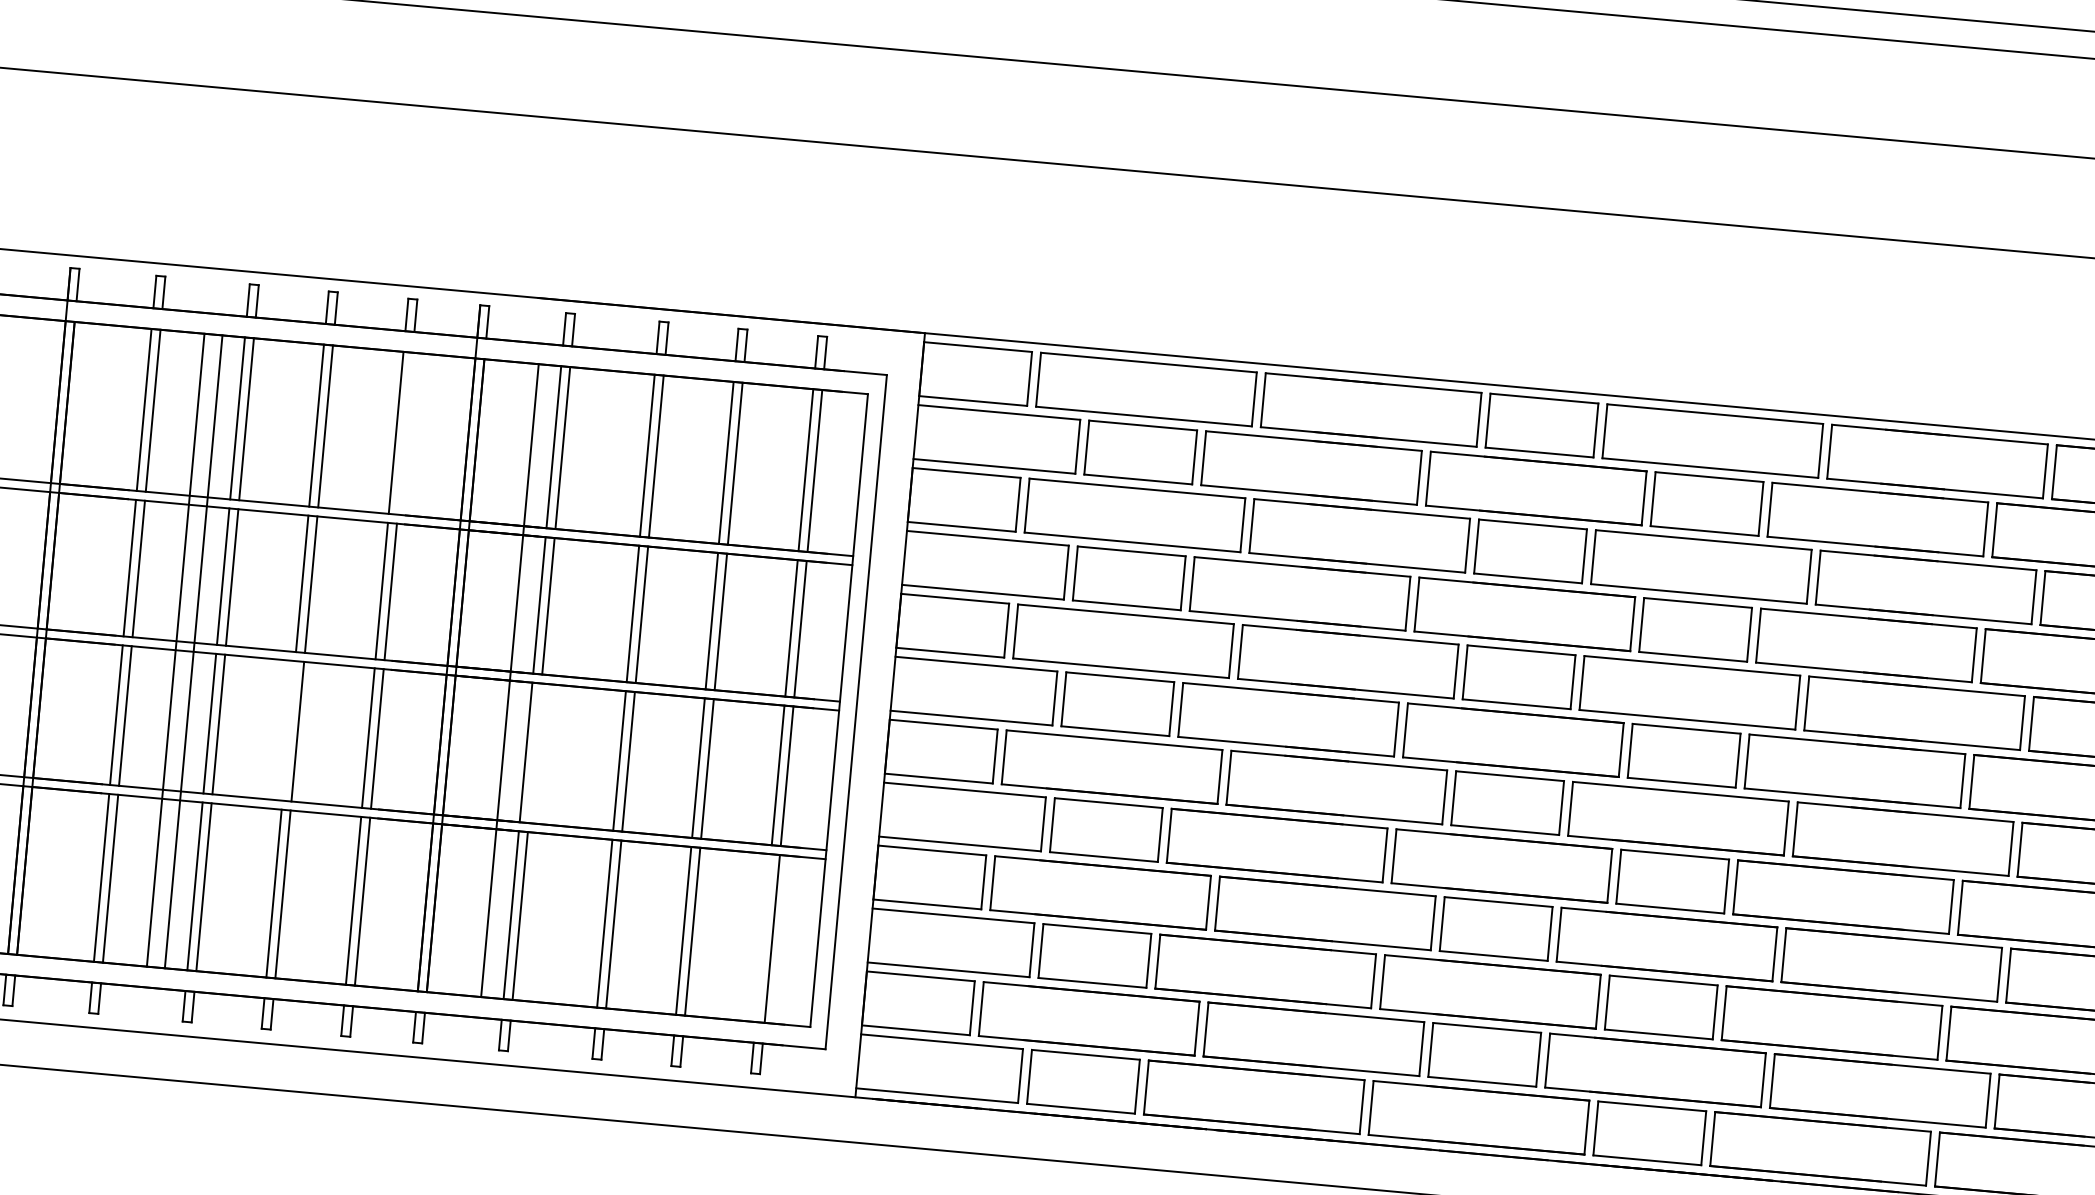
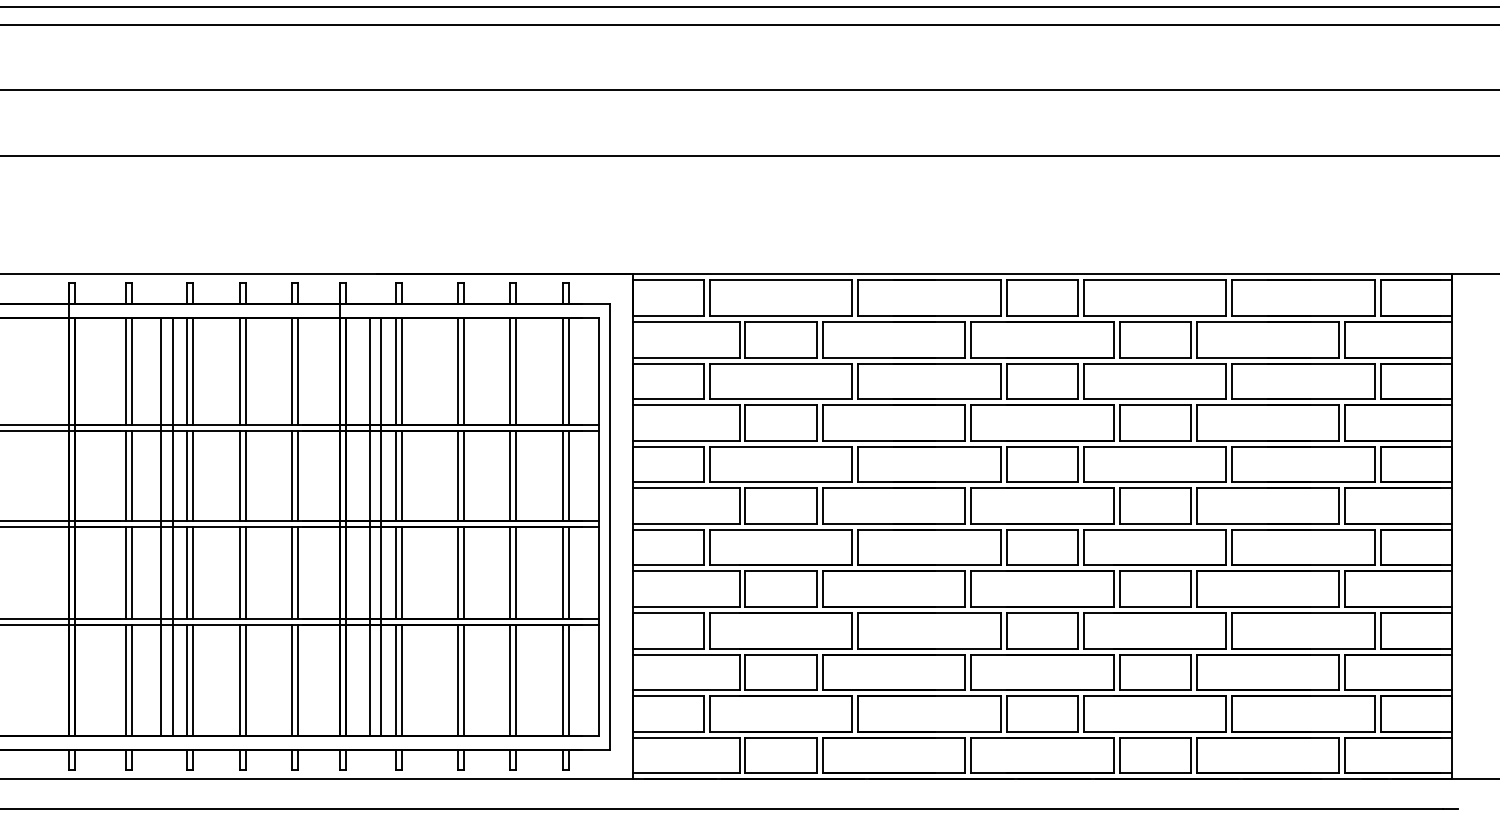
line: (405, 432) -> (298, 370), added
line: (491, 678) -> (369, 526), added
line: (288, 730) -> (239, 572), added
line: (535, 752) -> (402, 572), added
line: (762, 938) -> (562, 680), added

